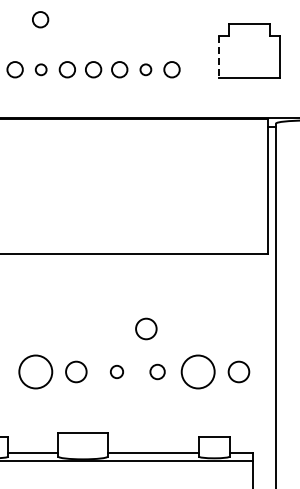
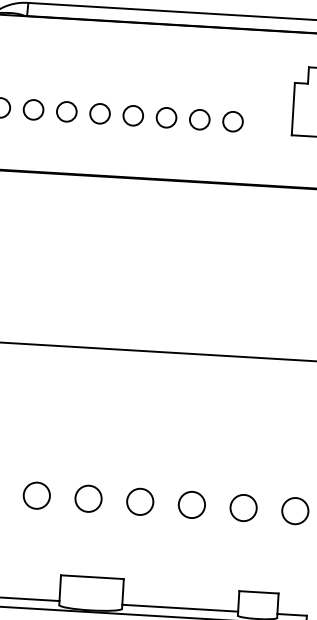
circle: (40, 19) -> (69, 47), removed
line: (218, 57) -> (293, 109), dashed -> solid
circle: (40, 69) -> (65, 111), size x1.43
circle: (145, 69) -> (199, 119), size x1.43
circle: (146, 328) -> (181, 448), removed
circle: (35, 371) -> (36, 495), size x0.62
circle: (116, 371) -> (139, 501), size x1.67
circle: (157, 371) -> (191, 504), size x1.43
circle: (198, 371) -> (243, 507), size x0.62

